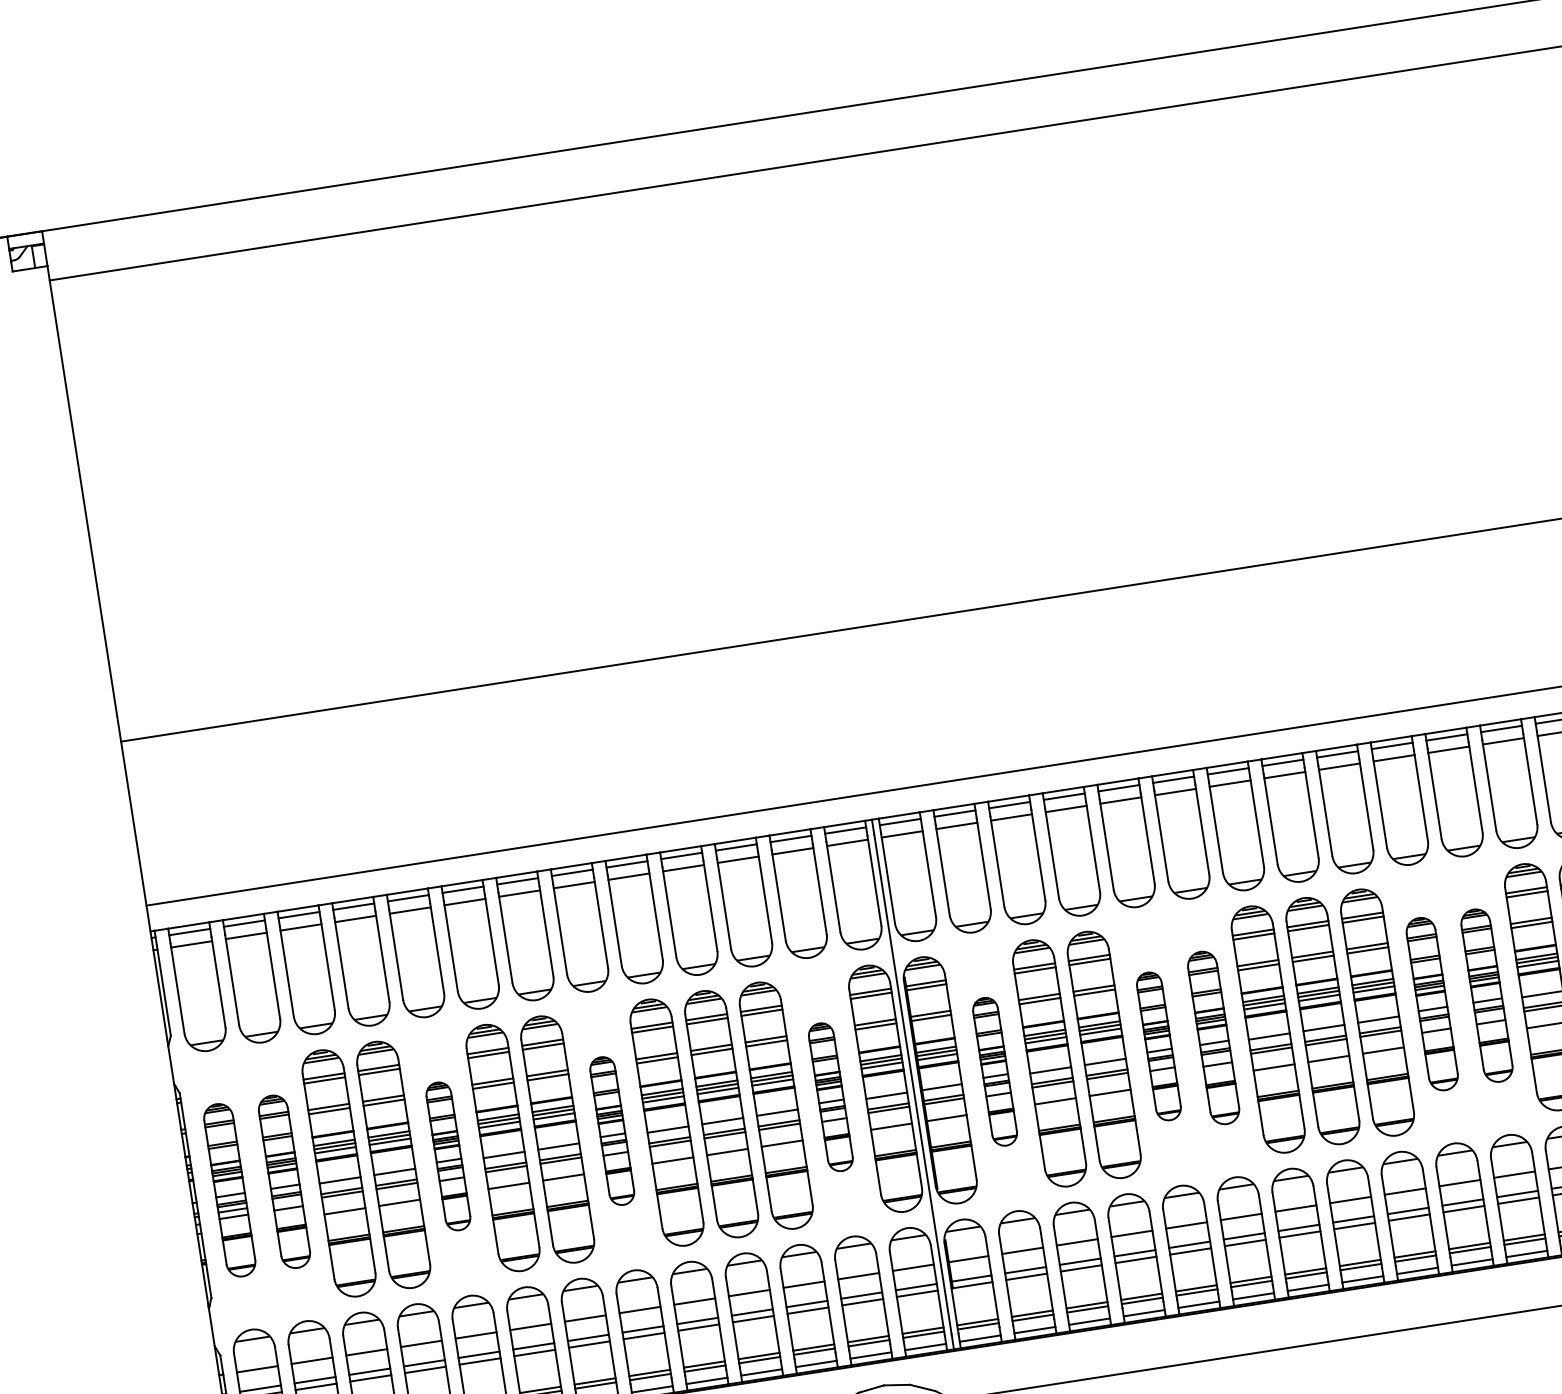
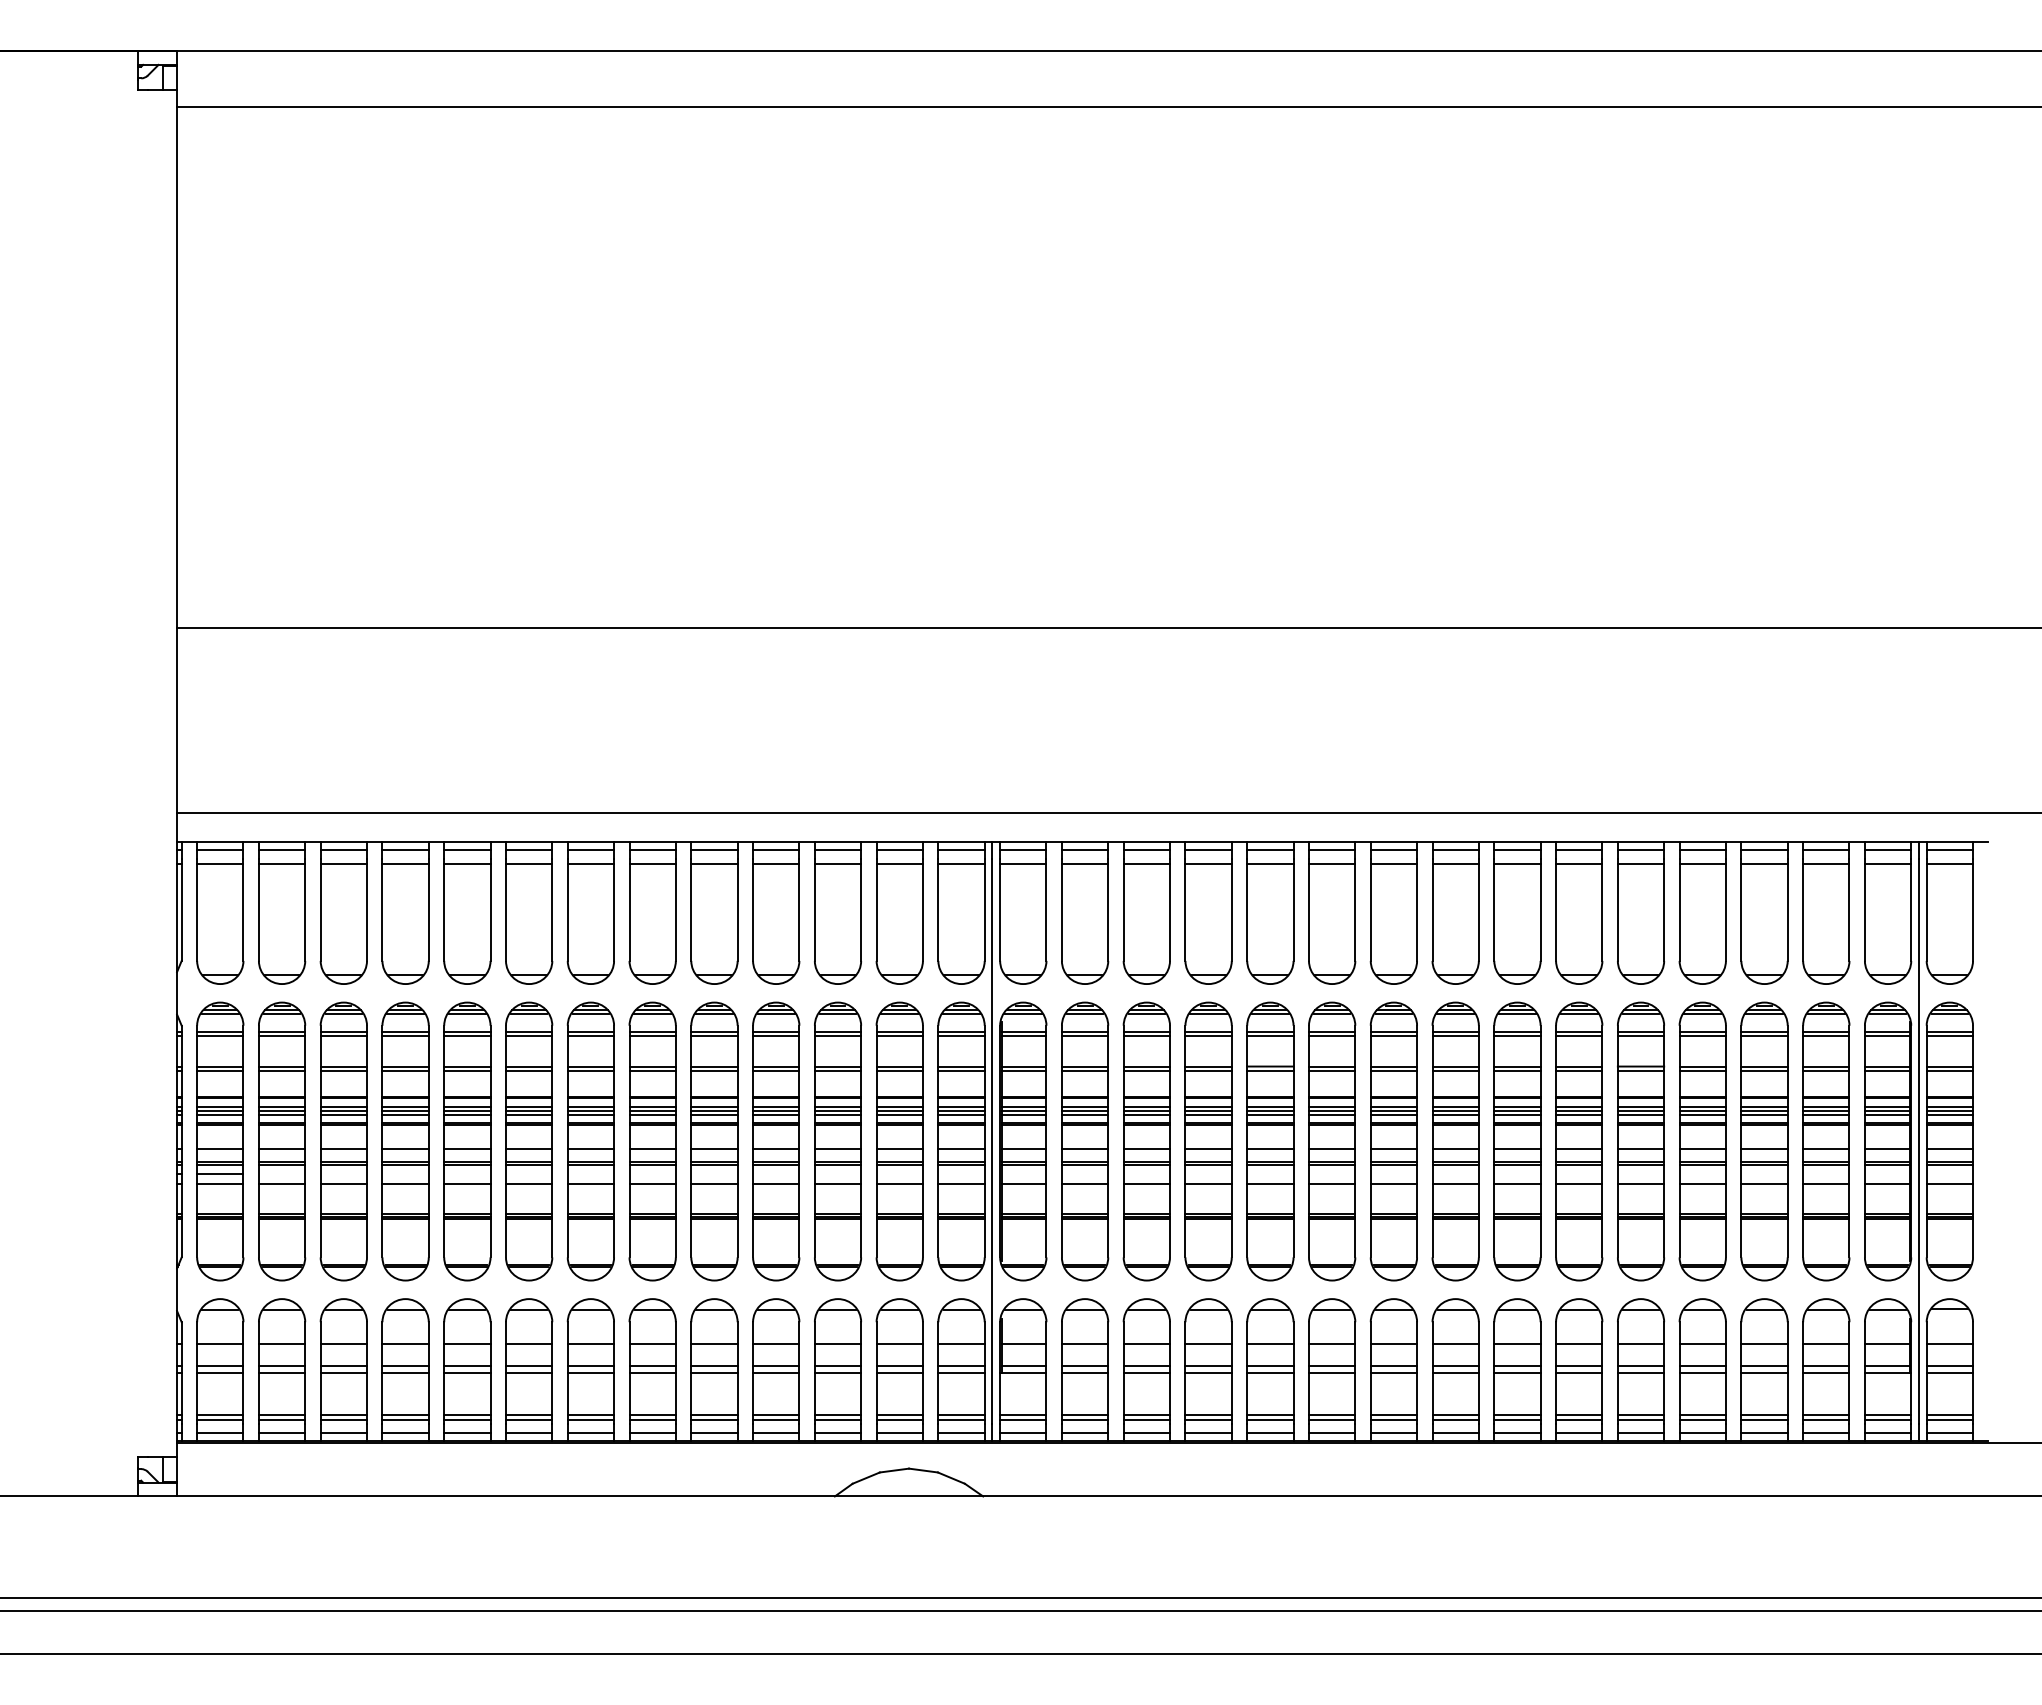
part: (1487, 995) -> (1641, 1141), size x1.43
part: (1432, 1004) -> (1579, 1141), size x1.43
part: (1213, 1037) -> (1332, 1141), size x1.43
part: (1159, 1046) -> (1270, 1141), size x1.67
part: (995, 1071) -> (1085, 1141), size x1.67
part: (830, 1097) -> (899, 1141), size x1.67
part: (612, 1131) -> (652, 1141), size x1.67
part: (448, 1156) -> (467, 1141), size x1.67
part: (284, 1181) -> (282, 1141), size x1.43
part: (229, 1190) -> (220, 1141), size x1.43

